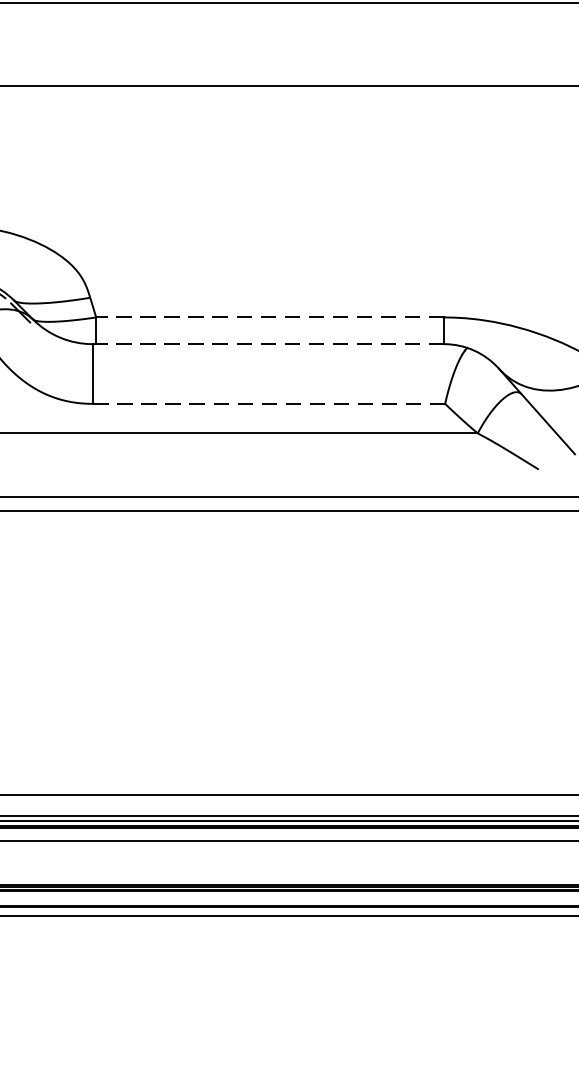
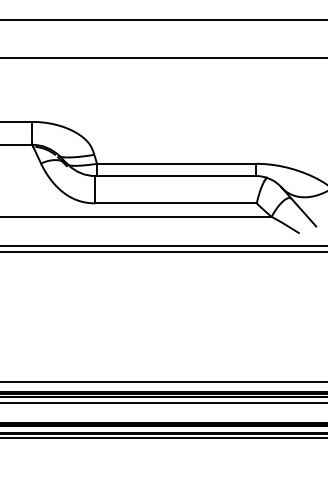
line: (269, 316) -> (176, 163), dashed -> solid
line: (267, 345) -> (175, 176), dashed -> solid
line: (269, 404) -> (176, 203), dashed -> solid

